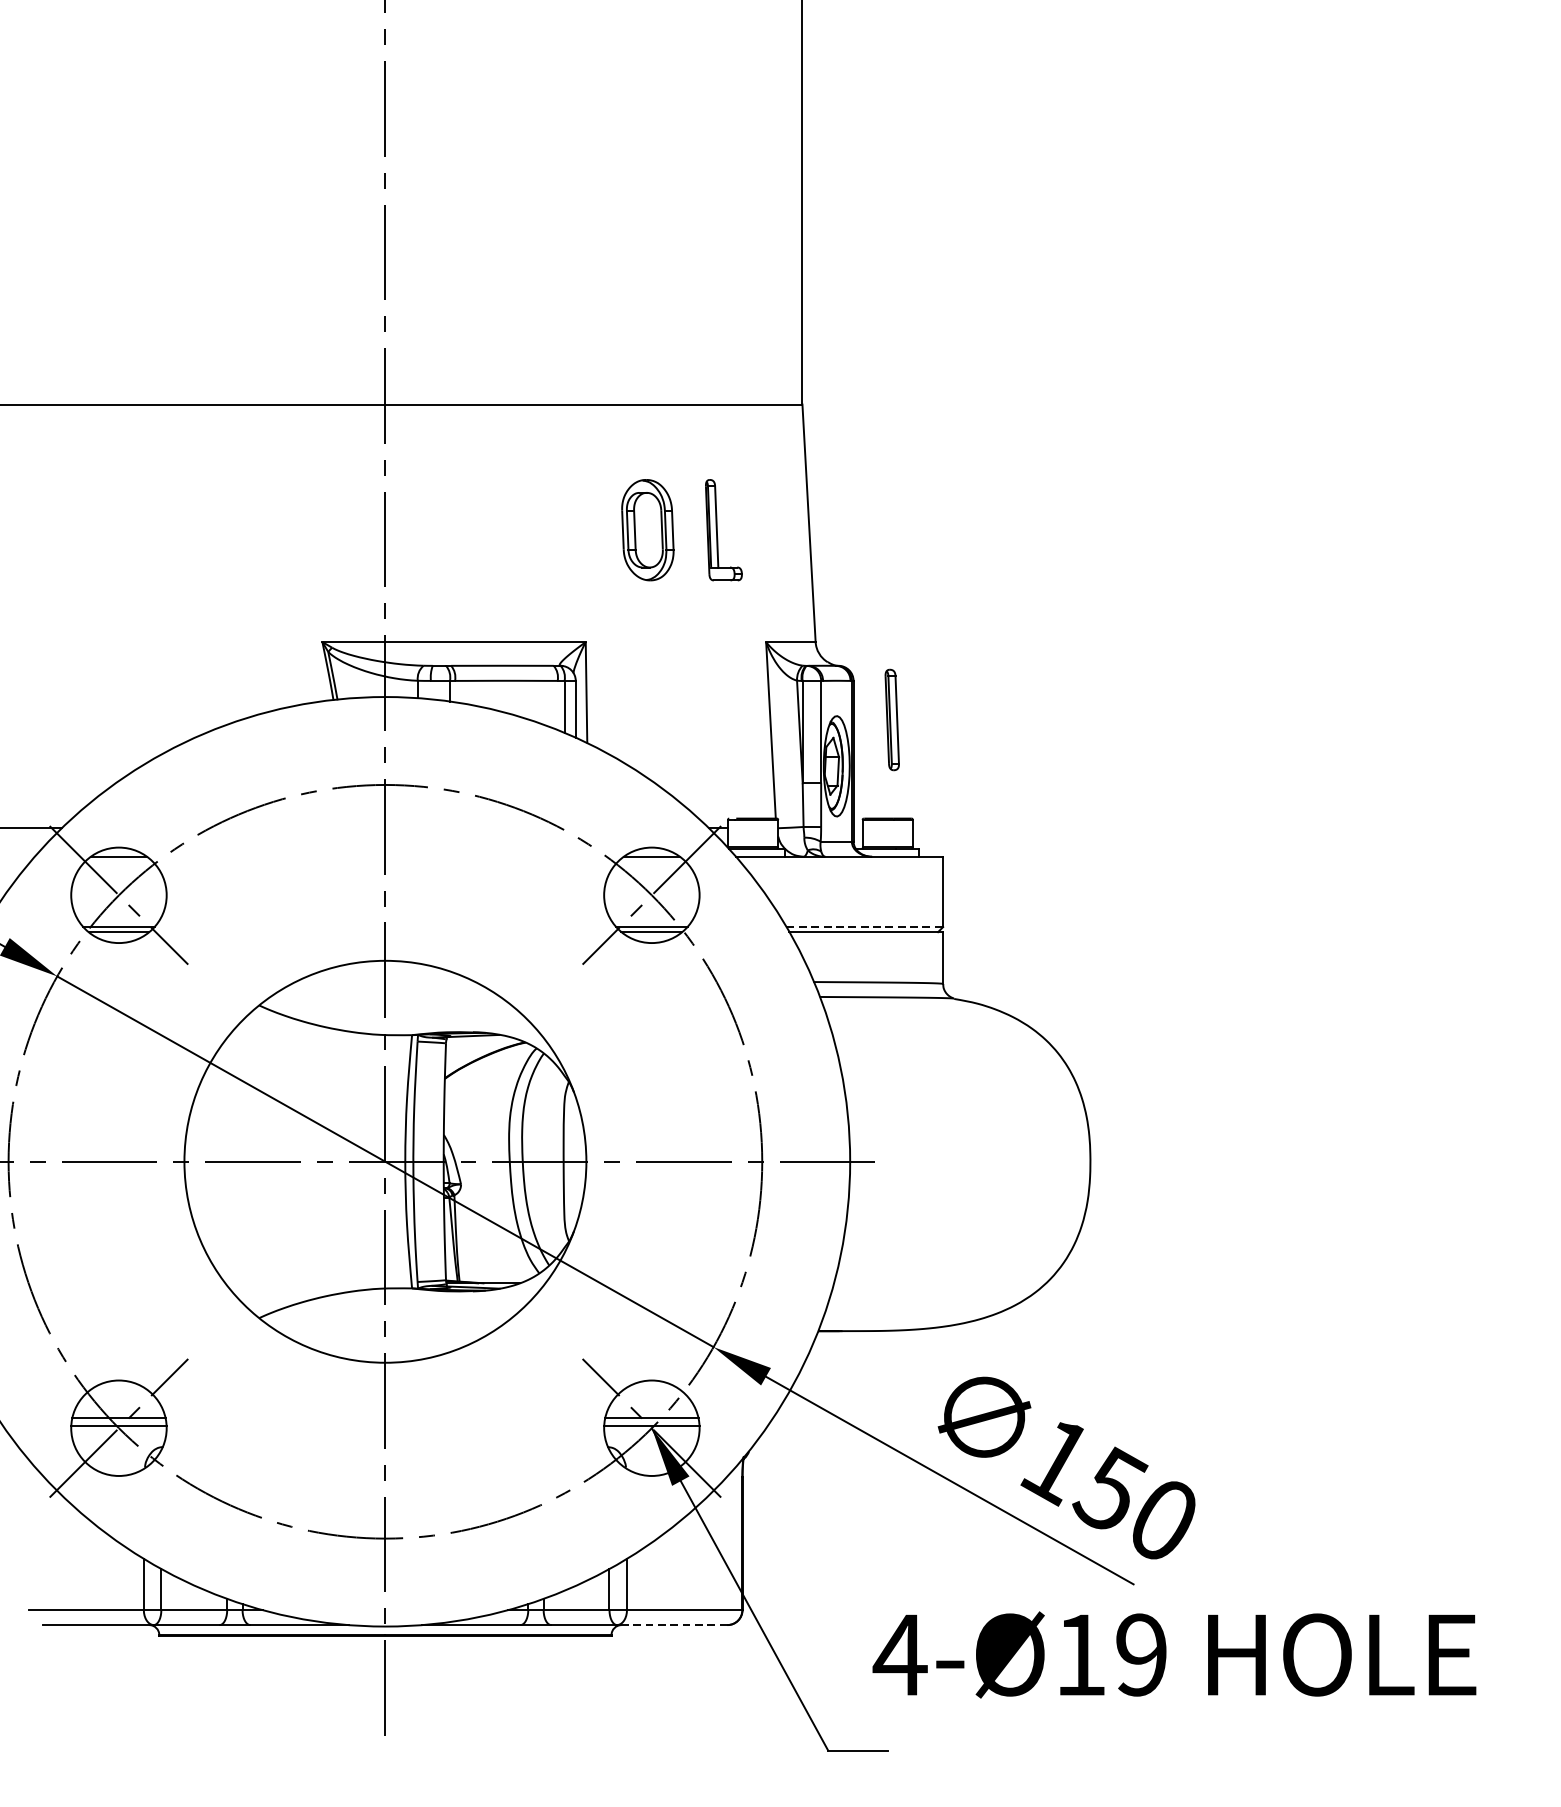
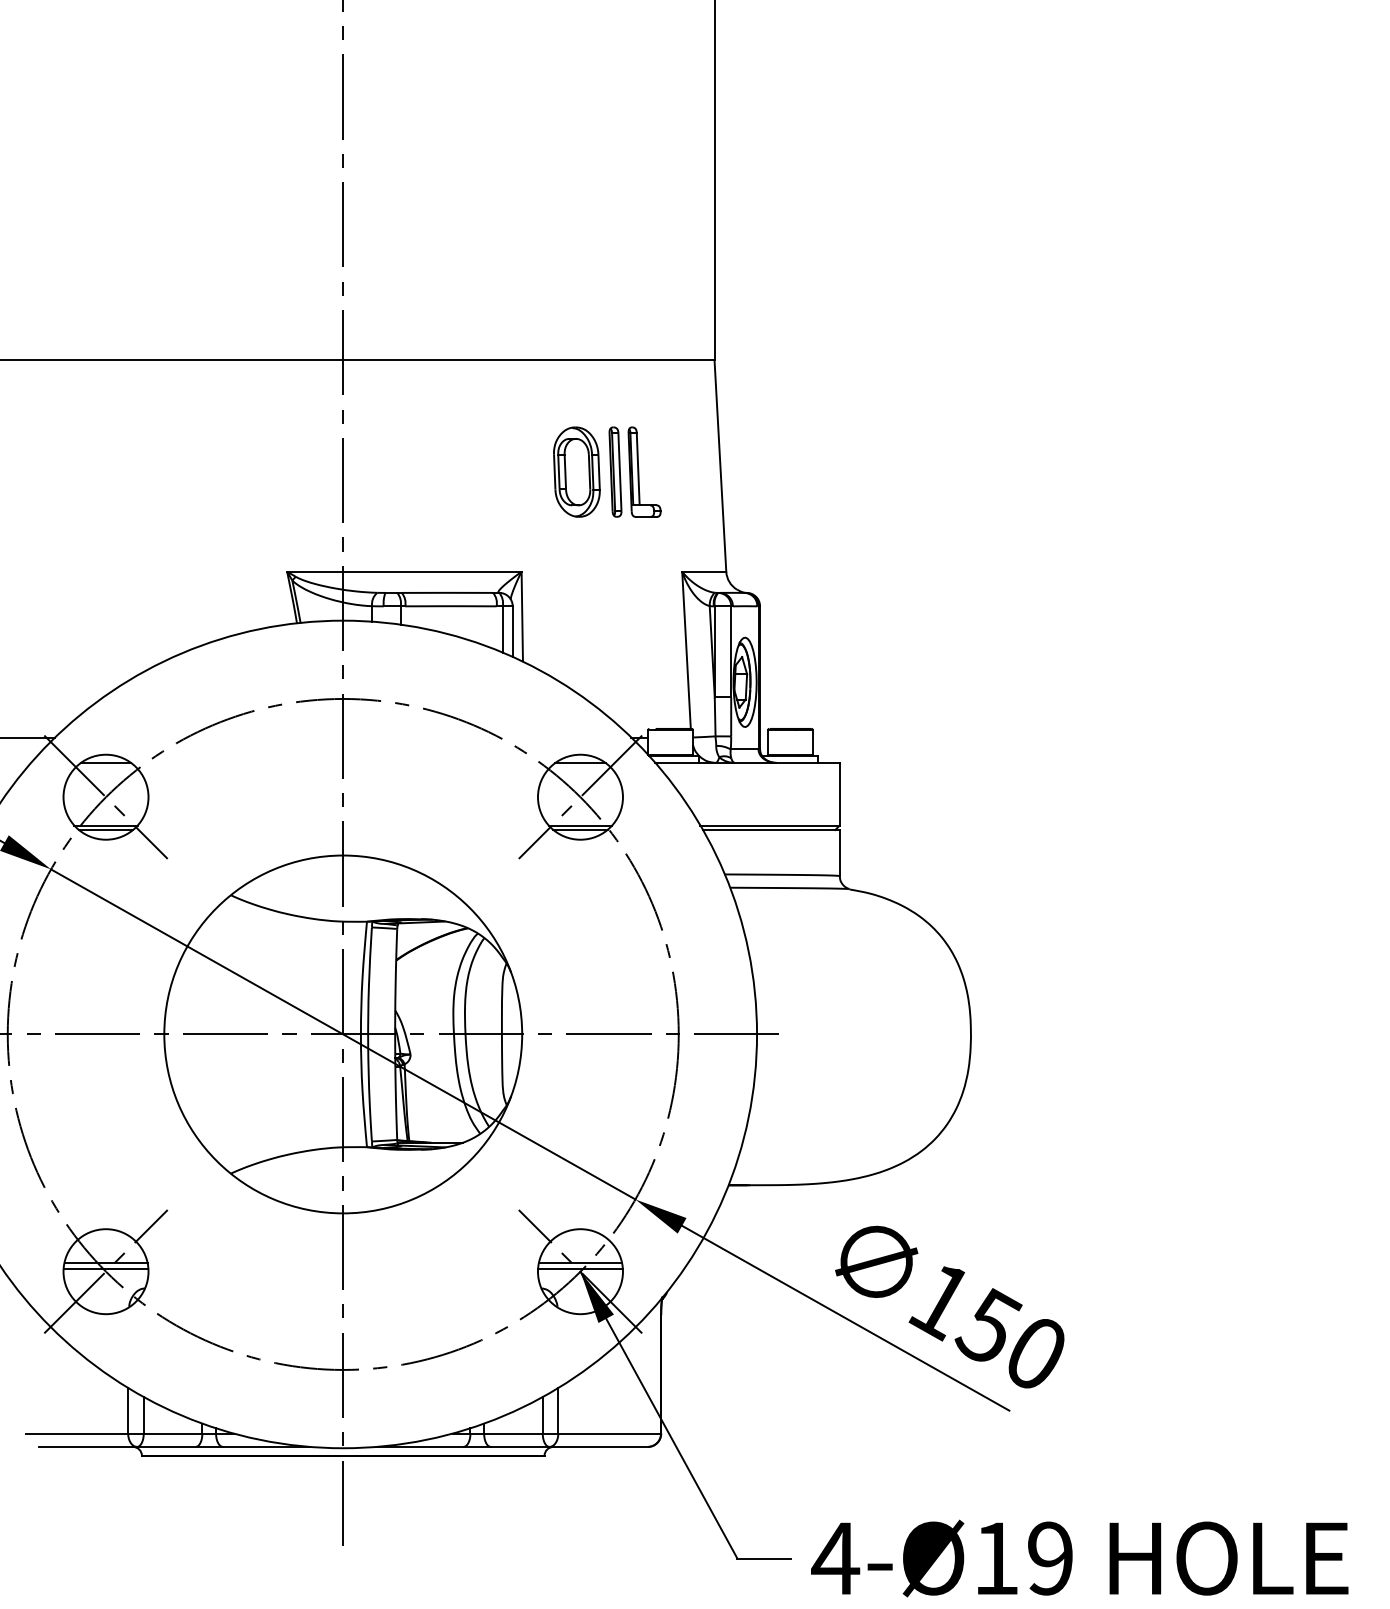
part: (892, 719) -> (615, 471), moved
line: (865, 927) -> (770, 825), dashed -> solid
line: (672, 1624) -> (598, 1446), dashed -> solid
text: (1174, 1654) -> (1079, 1558), moved

